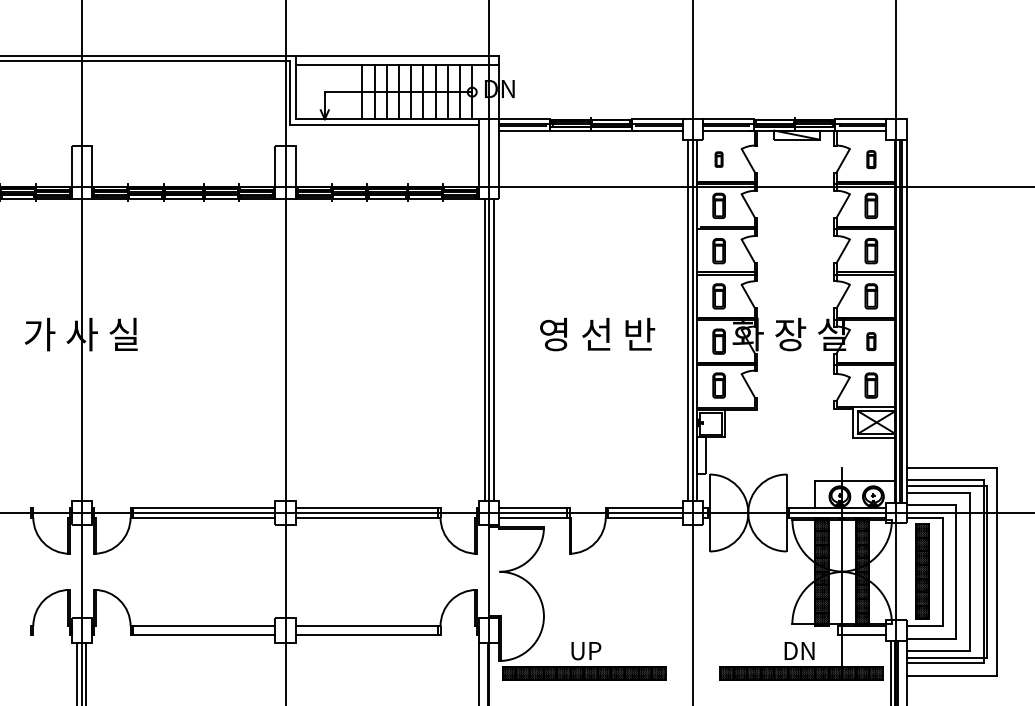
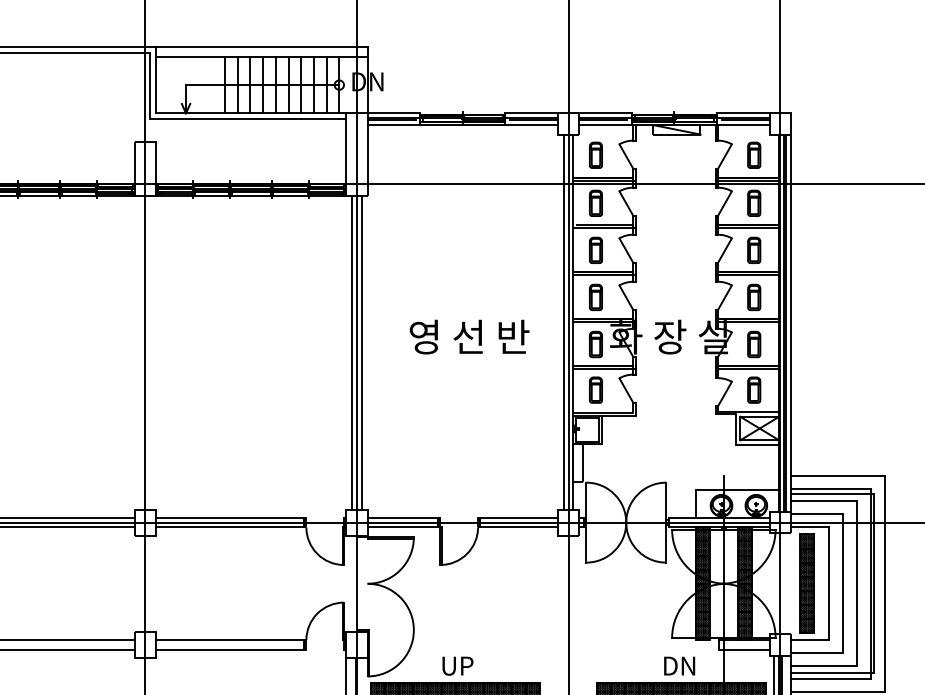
part: (718, 159) -> (595, 155), size x1.67
part: (871, 159) -> (754, 155), size x1.43
part: (871, 341) -> (754, 344), size x1.43

